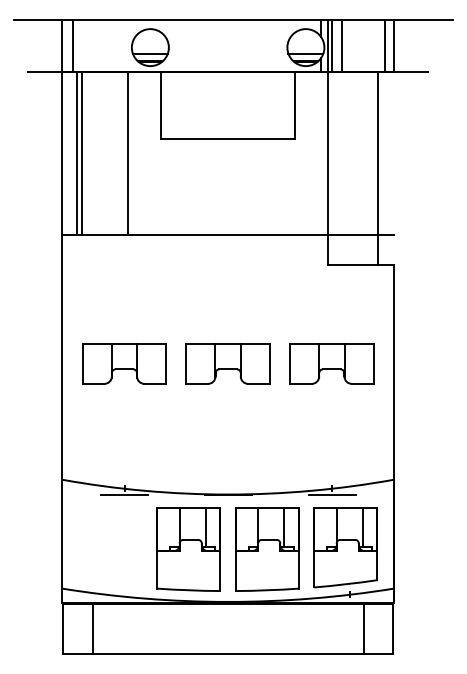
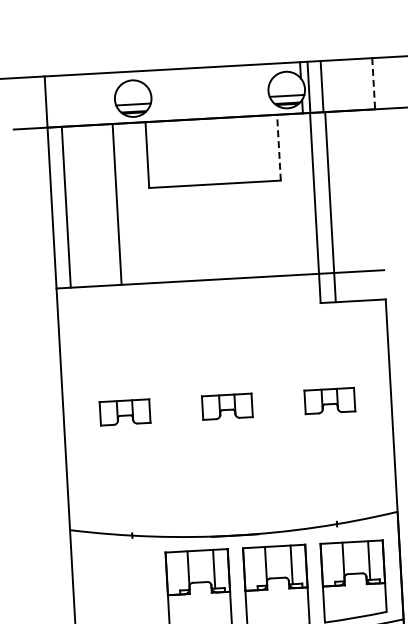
line: (73, 46) -> (57, 101), removed
line: (332, 46) -> (312, 87), removed
line: (384, 46) -> (364, 84), removed
line: (394, 46) -> (374, 84), solid -> dashed
line: (294, 104) -> (278, 146), solid -> dashed
line: (82, 153) -> (72, 206), removed
line: (378, 168) -> (330, 207), moved
part: (124, 363) -> (125, 411), size x0.6
part: (227, 363) -> (226, 406), size x0.6
part: (331, 363) -> (329, 400), size x0.6
line: (124, 494) -> (132, 541), removed
line: (331, 494) -> (336, 529), removed

